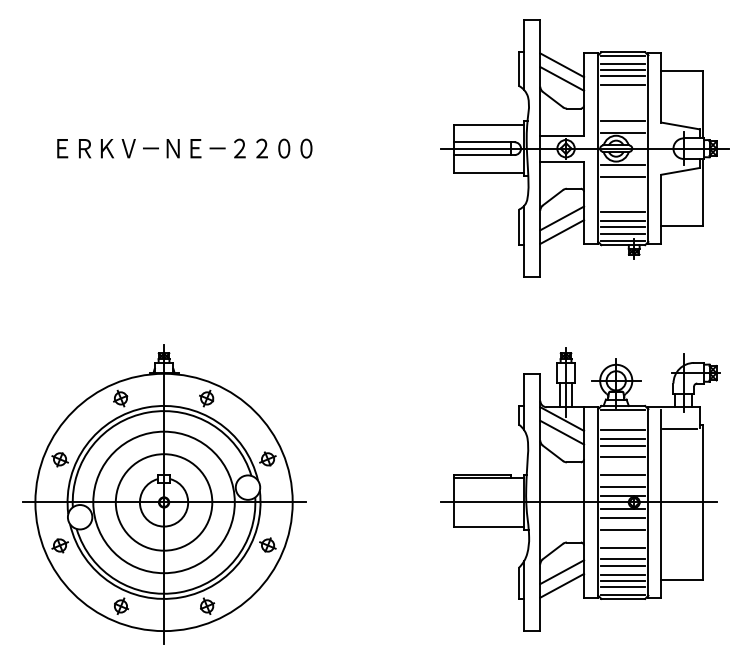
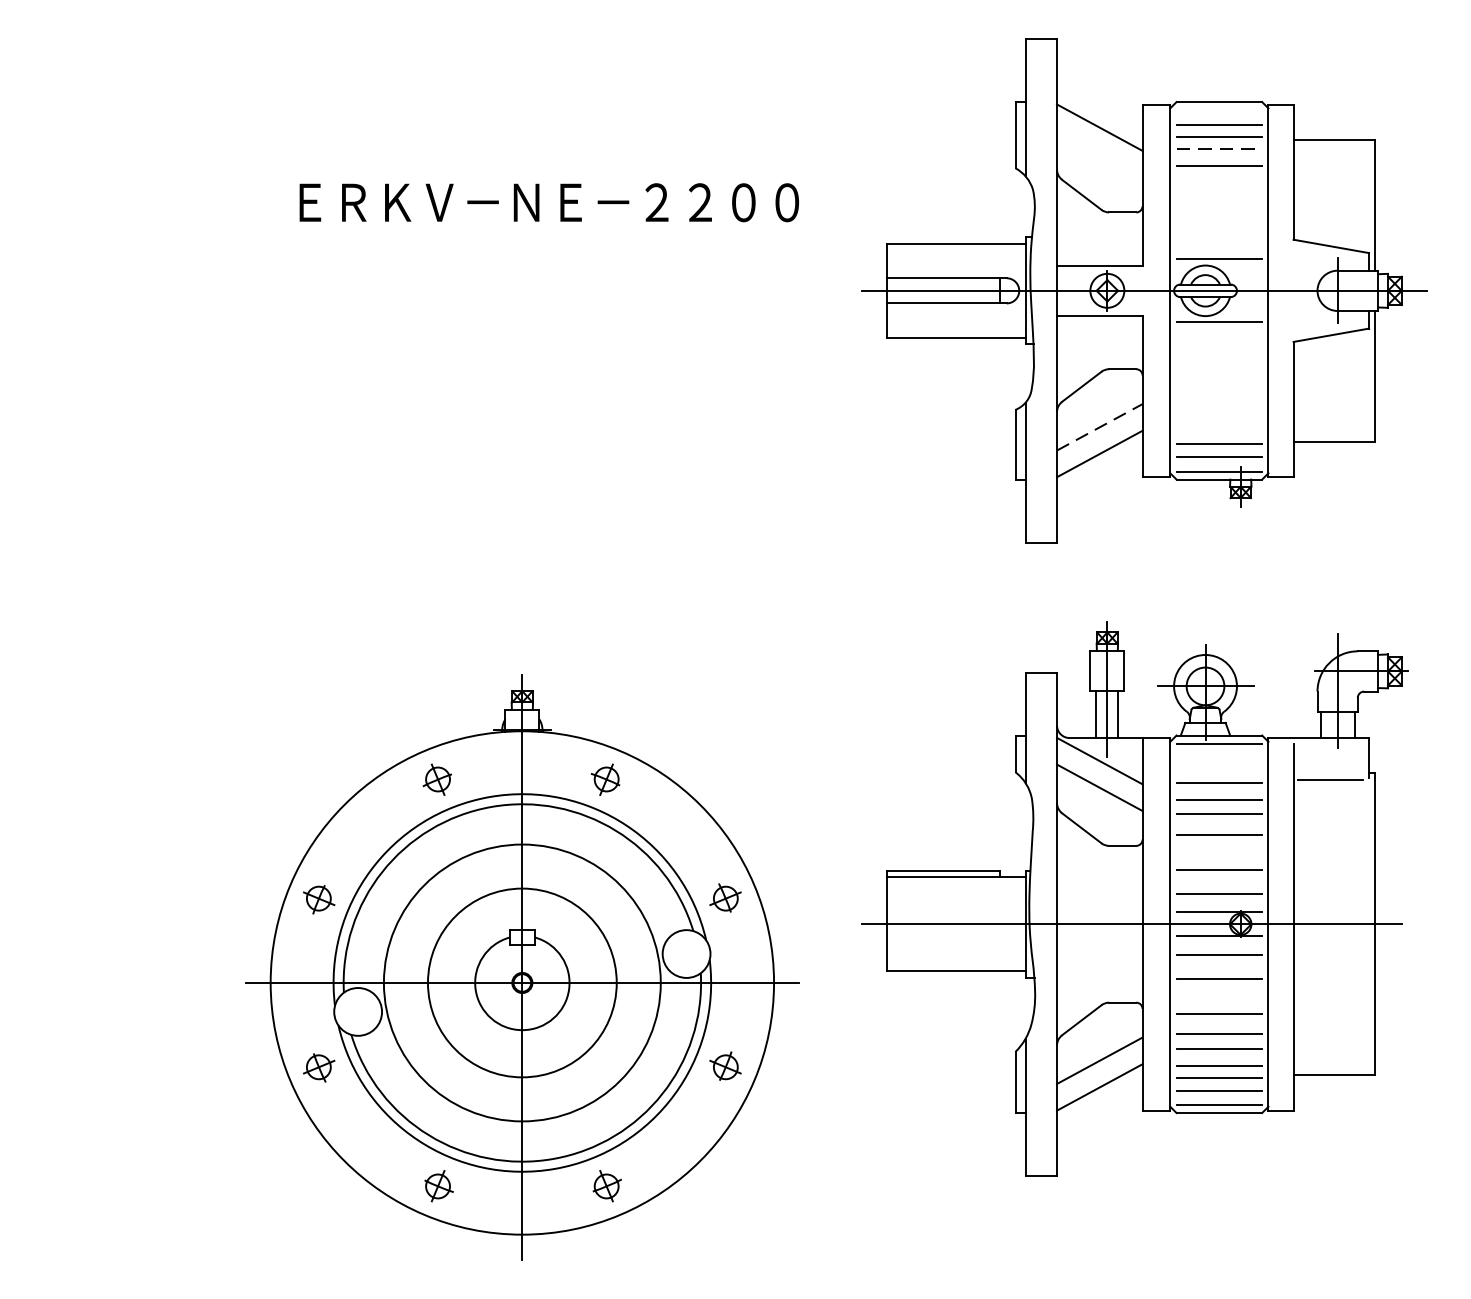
line: (623, 56) -> (1219, 110), removed
line: (623, 76) -> (1219, 149), solid -> dashed
line: (562, 78) -> (1100, 153), removed
line: (623, 120) -> (1219, 235), removed
text: (184, 148) -> (548, 202), moved
line: (623, 176) -> (1219, 345), removed
line: (623, 212) -> (1219, 415), removed
line: (562, 218) -> (1100, 427), solid -> dashed
line: (623, 221) -> (1219, 433), removed
part: (580, 489) -> (1135, 898), moved
part: (164, 494) -> (523, 967), moved

